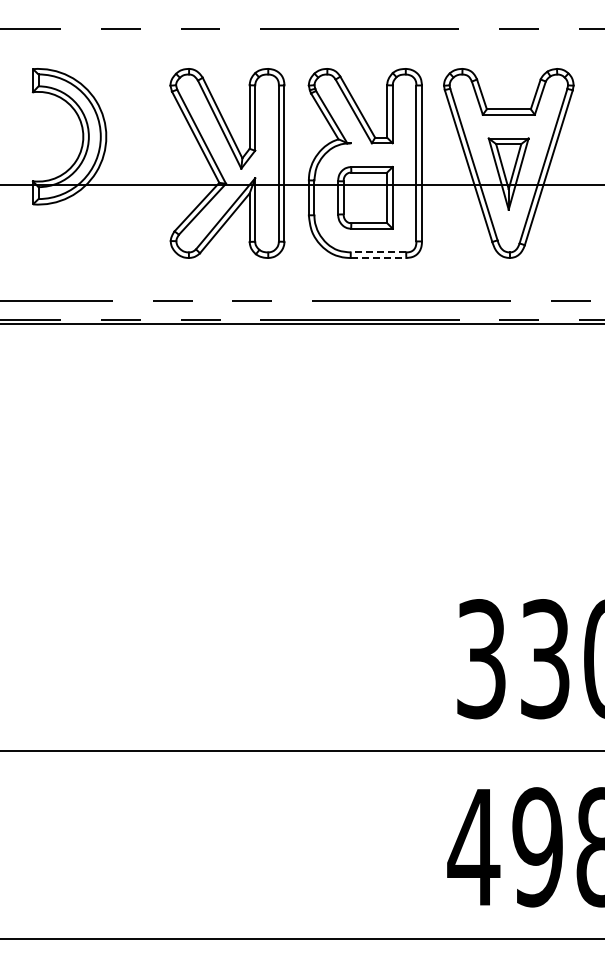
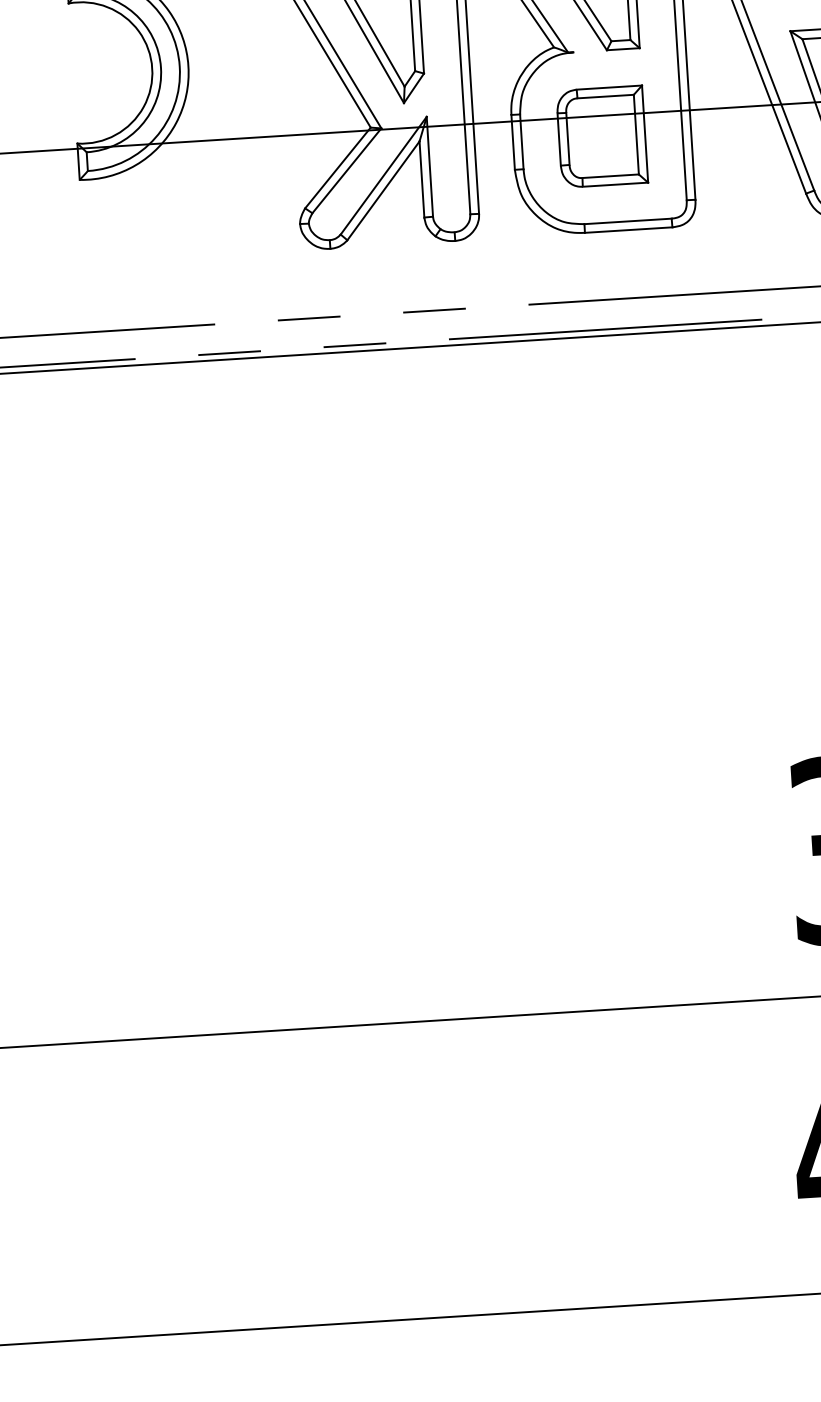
line: (378, 252) -> (628, 221), dashed -> solid
line: (378, 258) -> (628, 230), dashed -> solid

